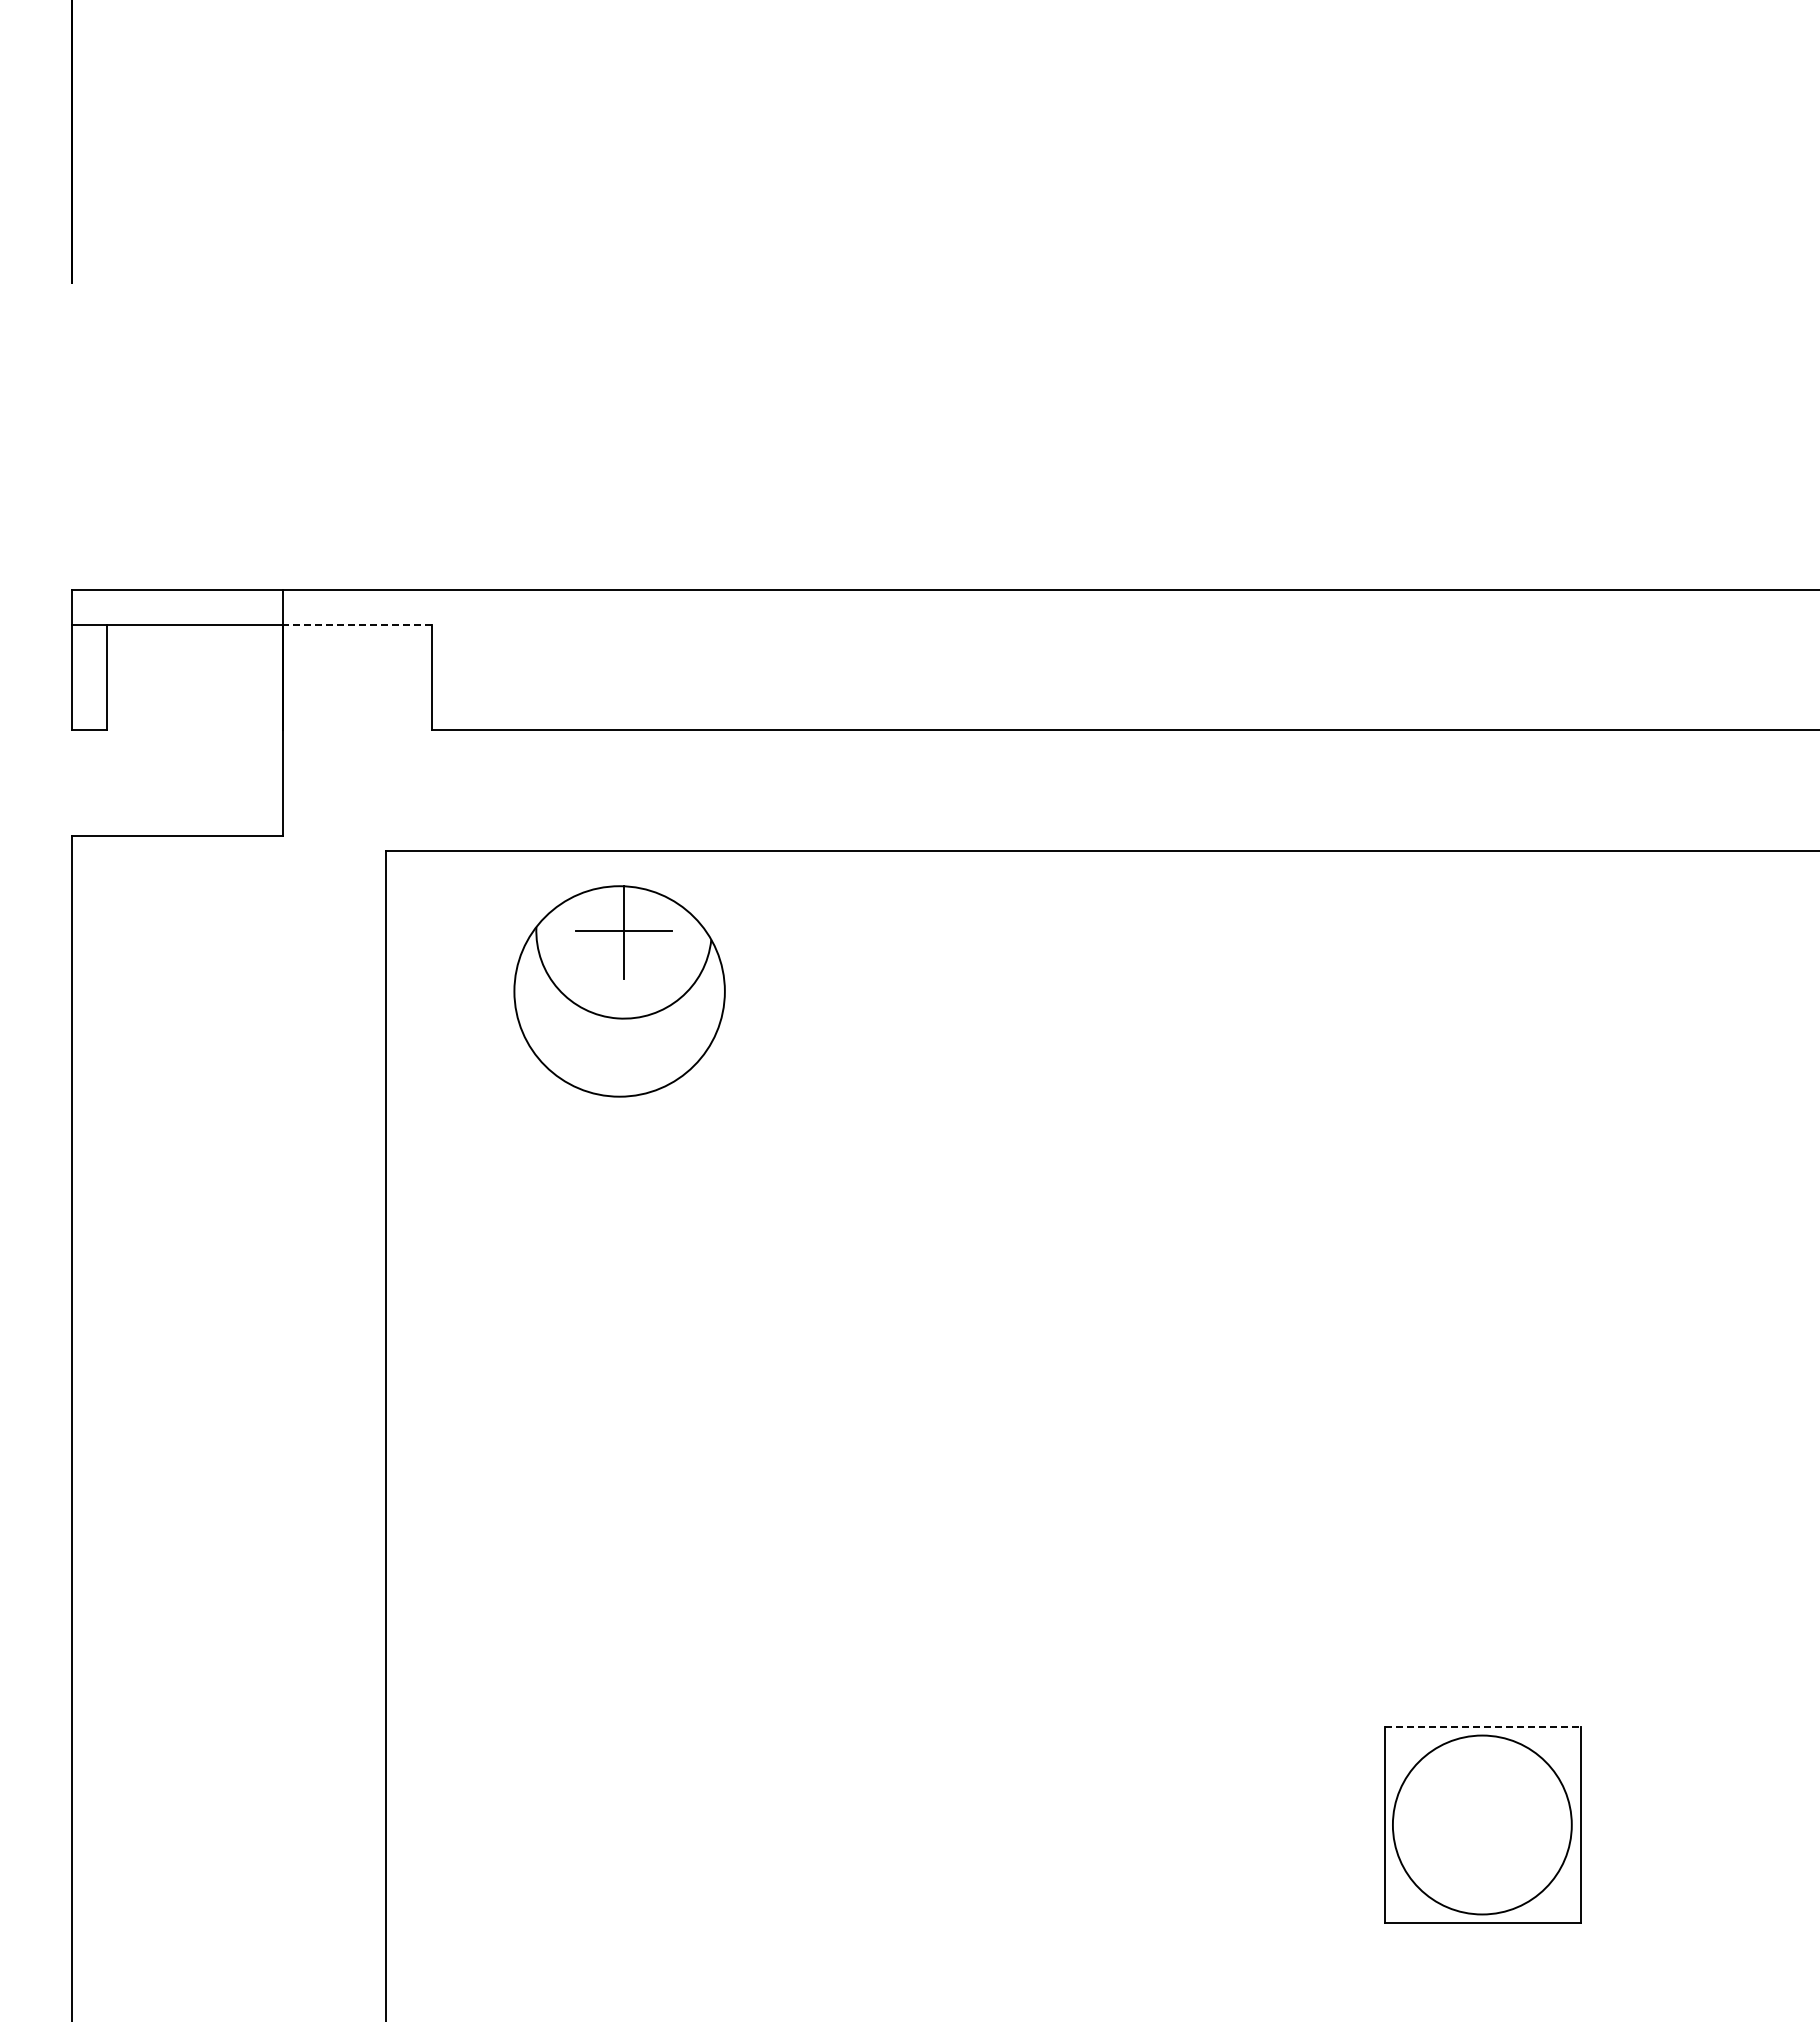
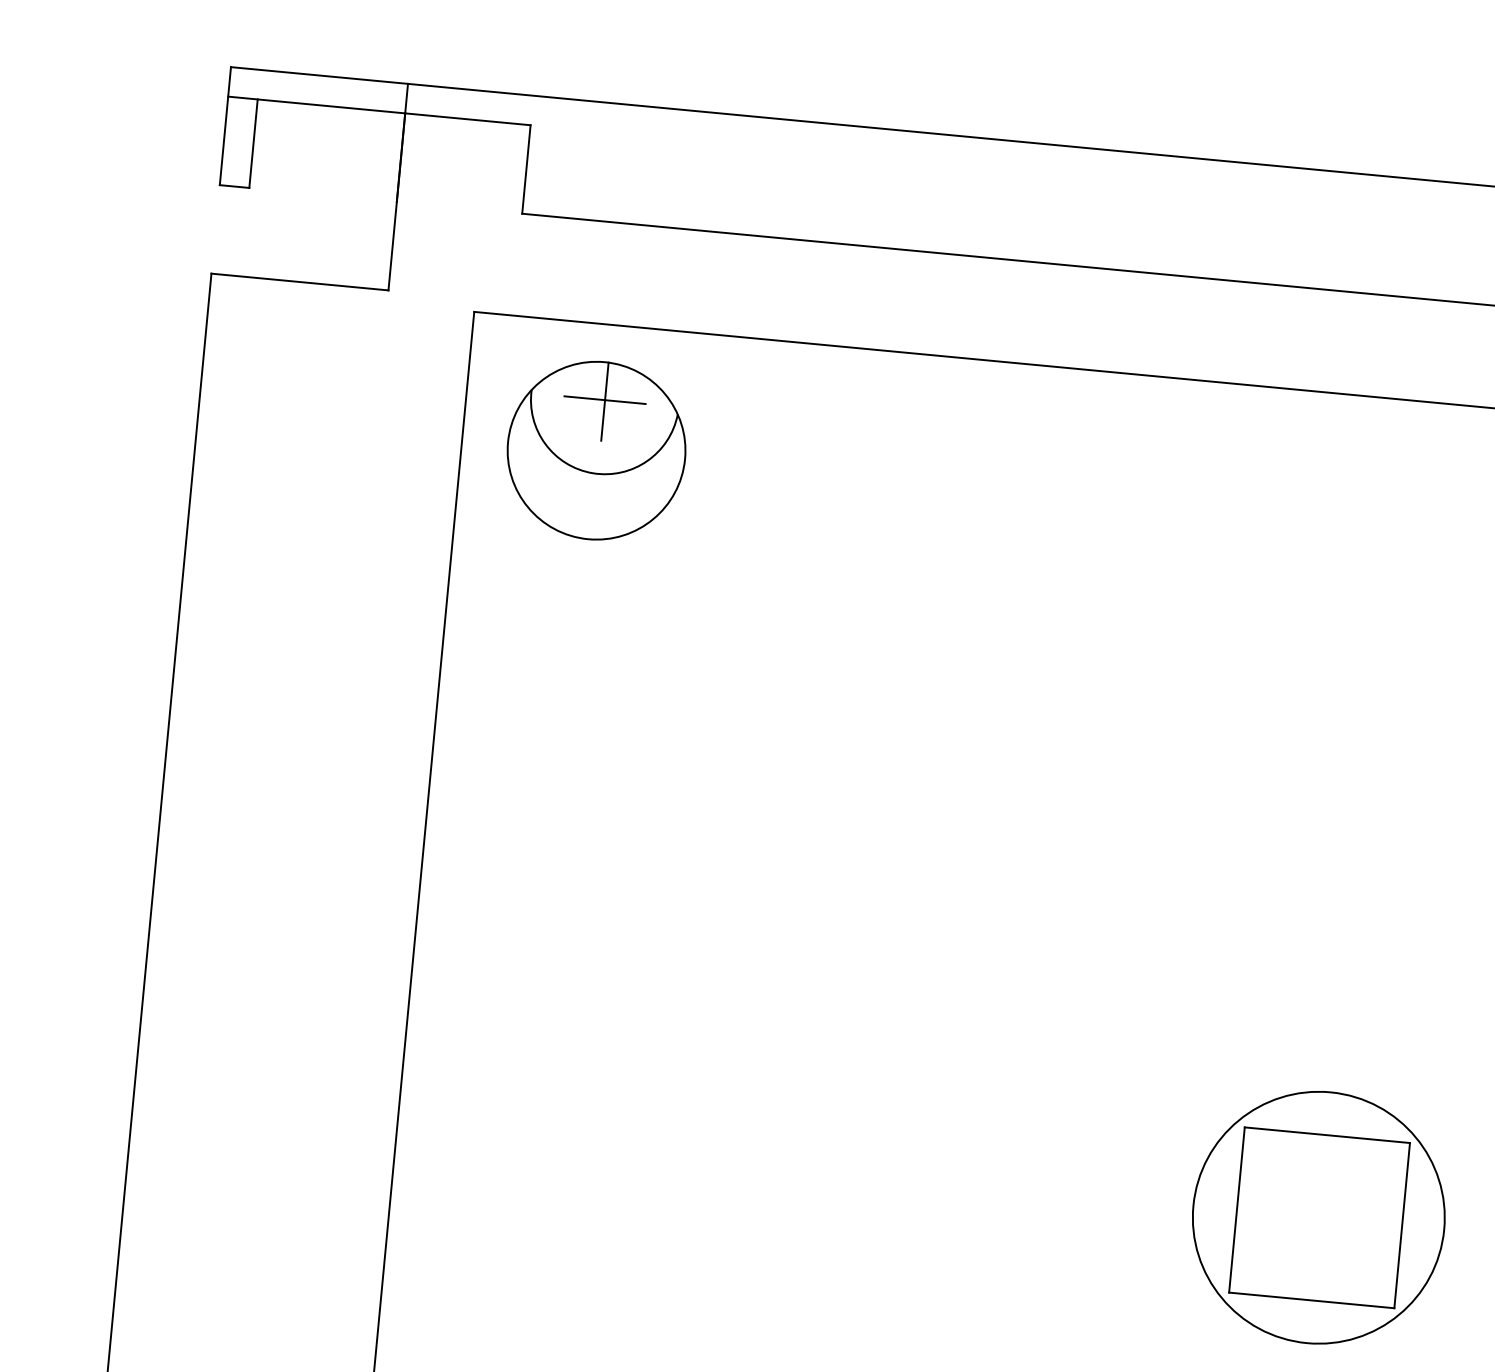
line: (357, 625) -> (468, 119), dashed -> solid
part: (619, 991) -> (596, 450), moved
line: (1483, 1726) -> (1327, 1134), dashed -> solid
circle: (1482, 1824) -> (1318, 1217), size x1.67

